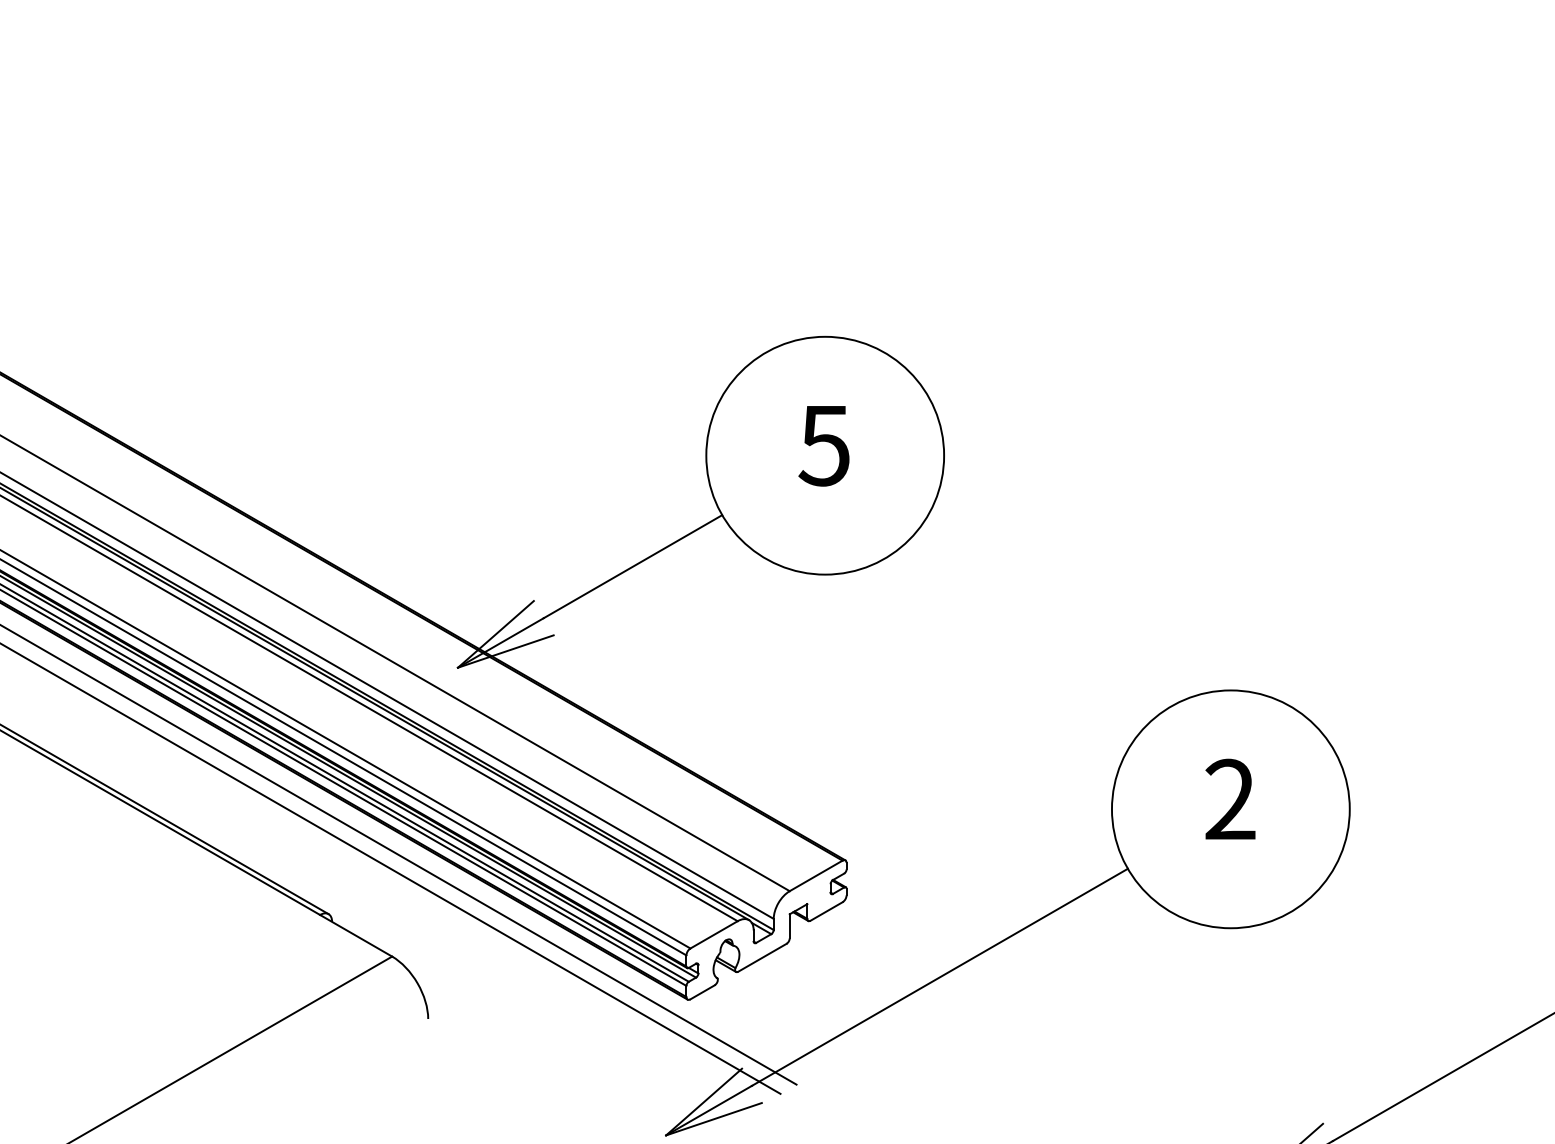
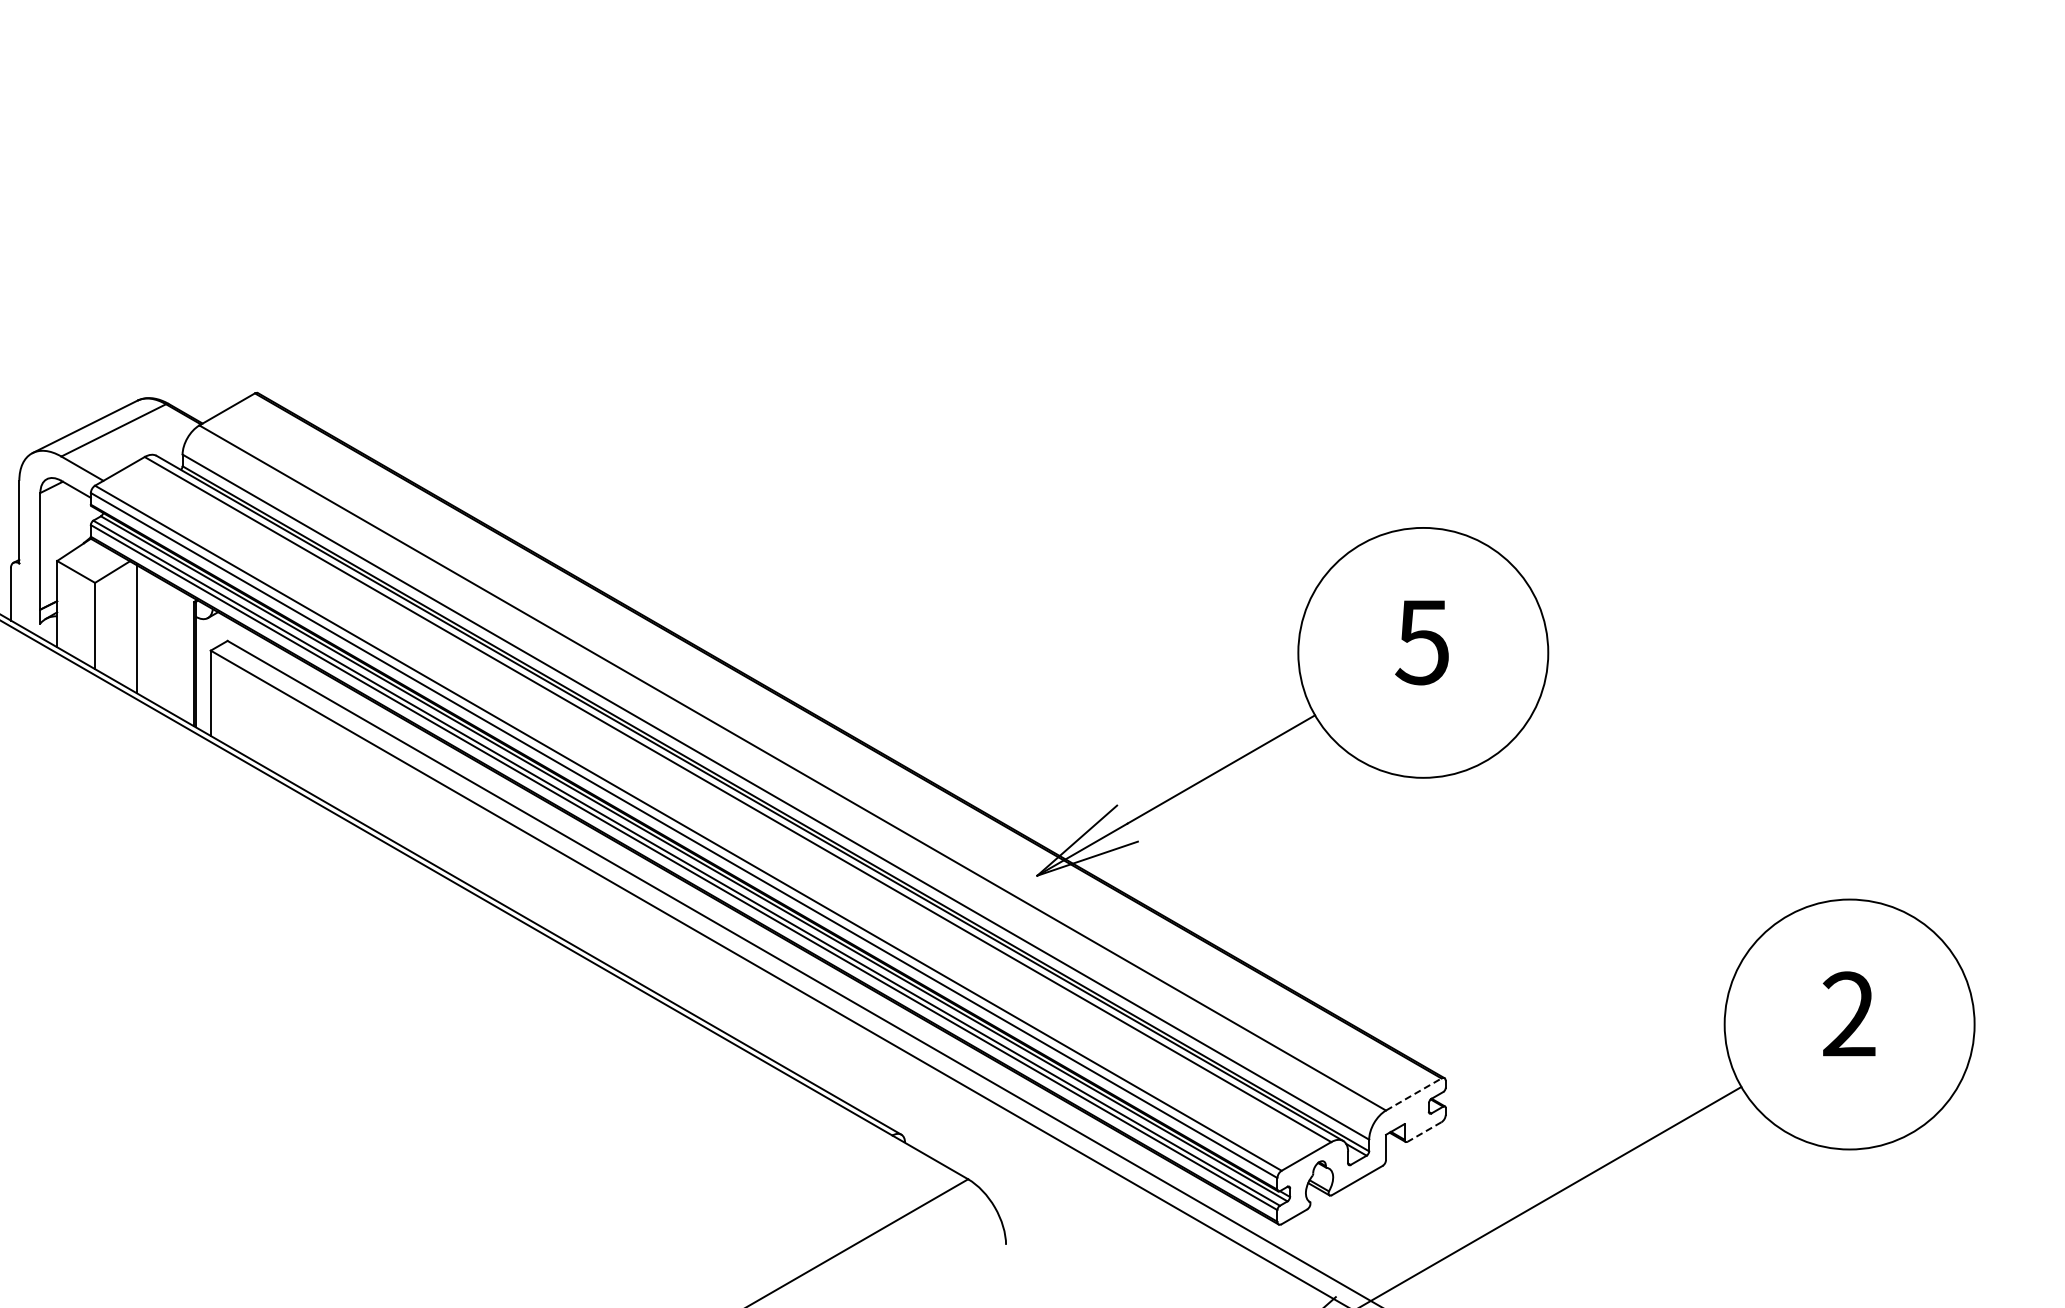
line: (816, 875) -> (1414, 1094), solid -> dashed
line: (826, 912) -> (1424, 1132), solid -> dashed

